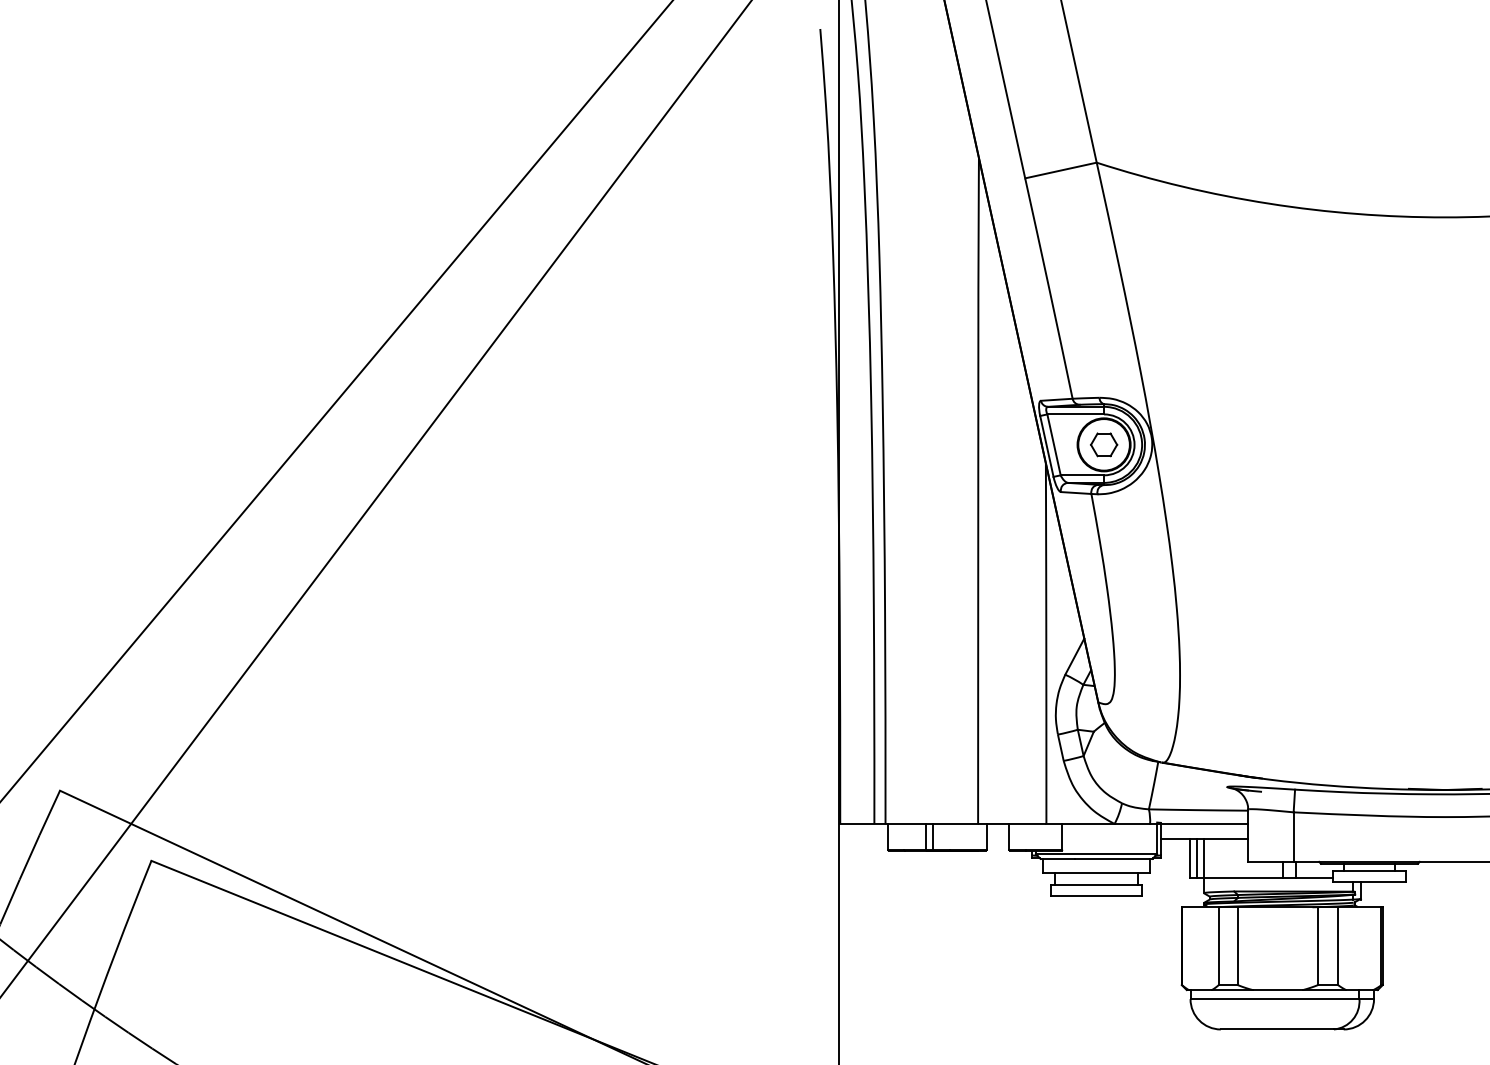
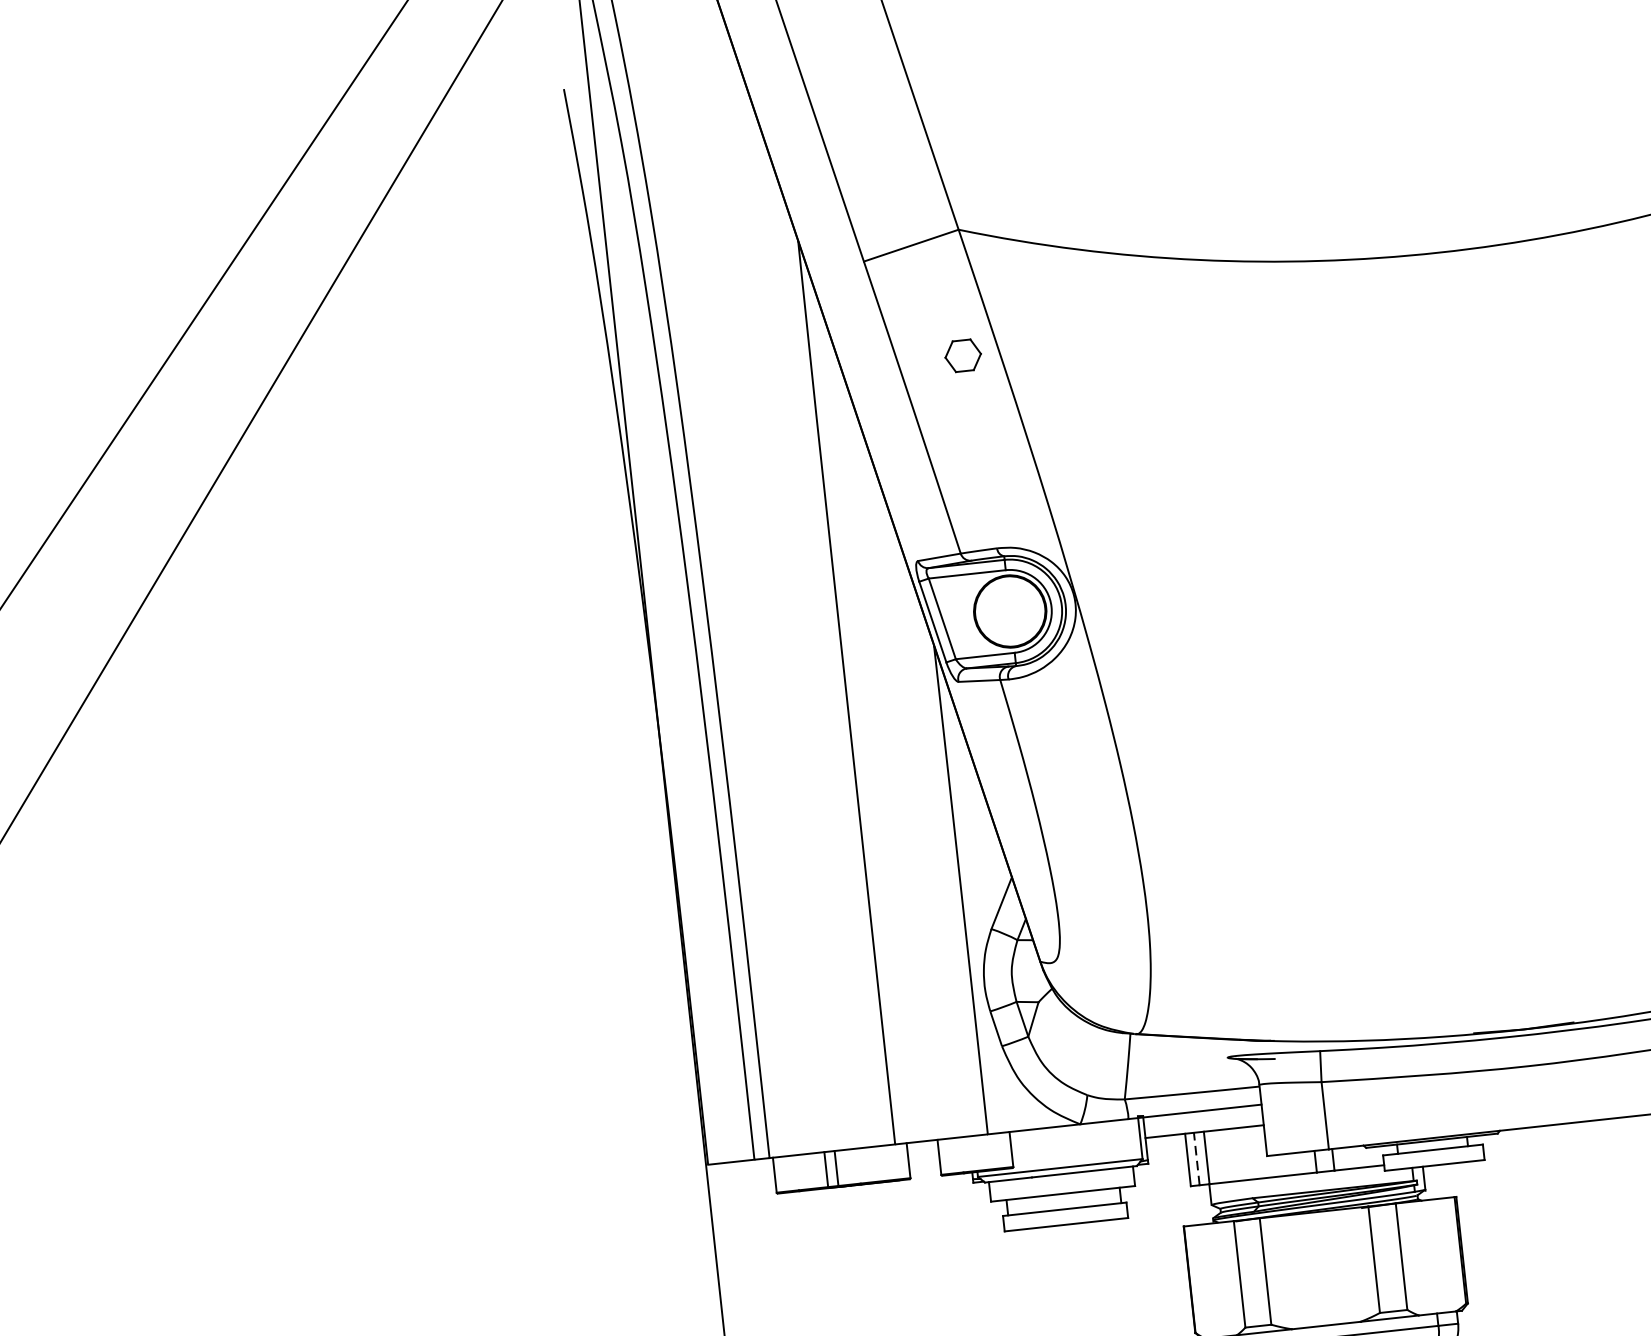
part: (1104, 444) -> (963, 355), moved
line: (1196, 857) -> (1196, 1157), solid -> dashed

